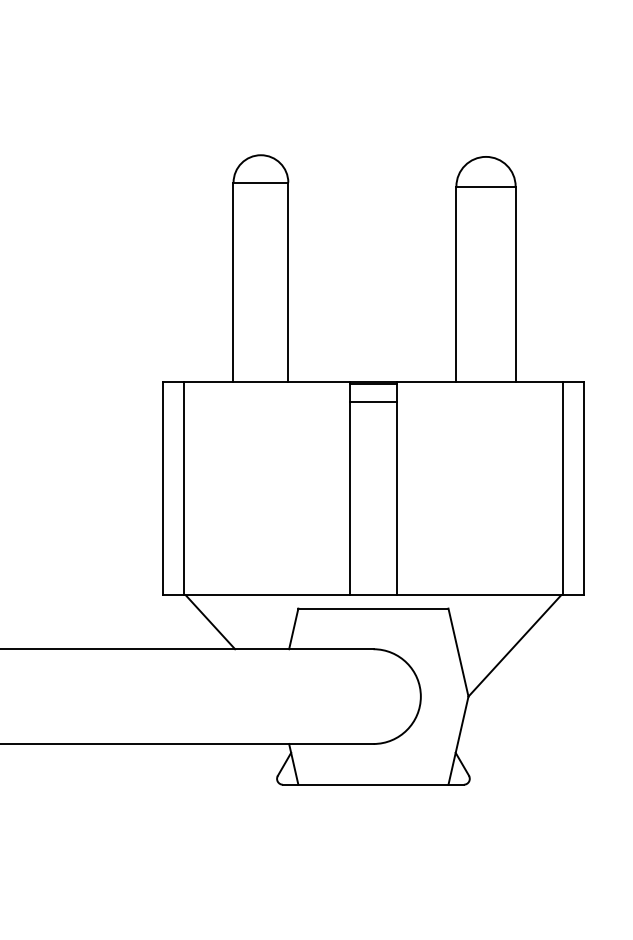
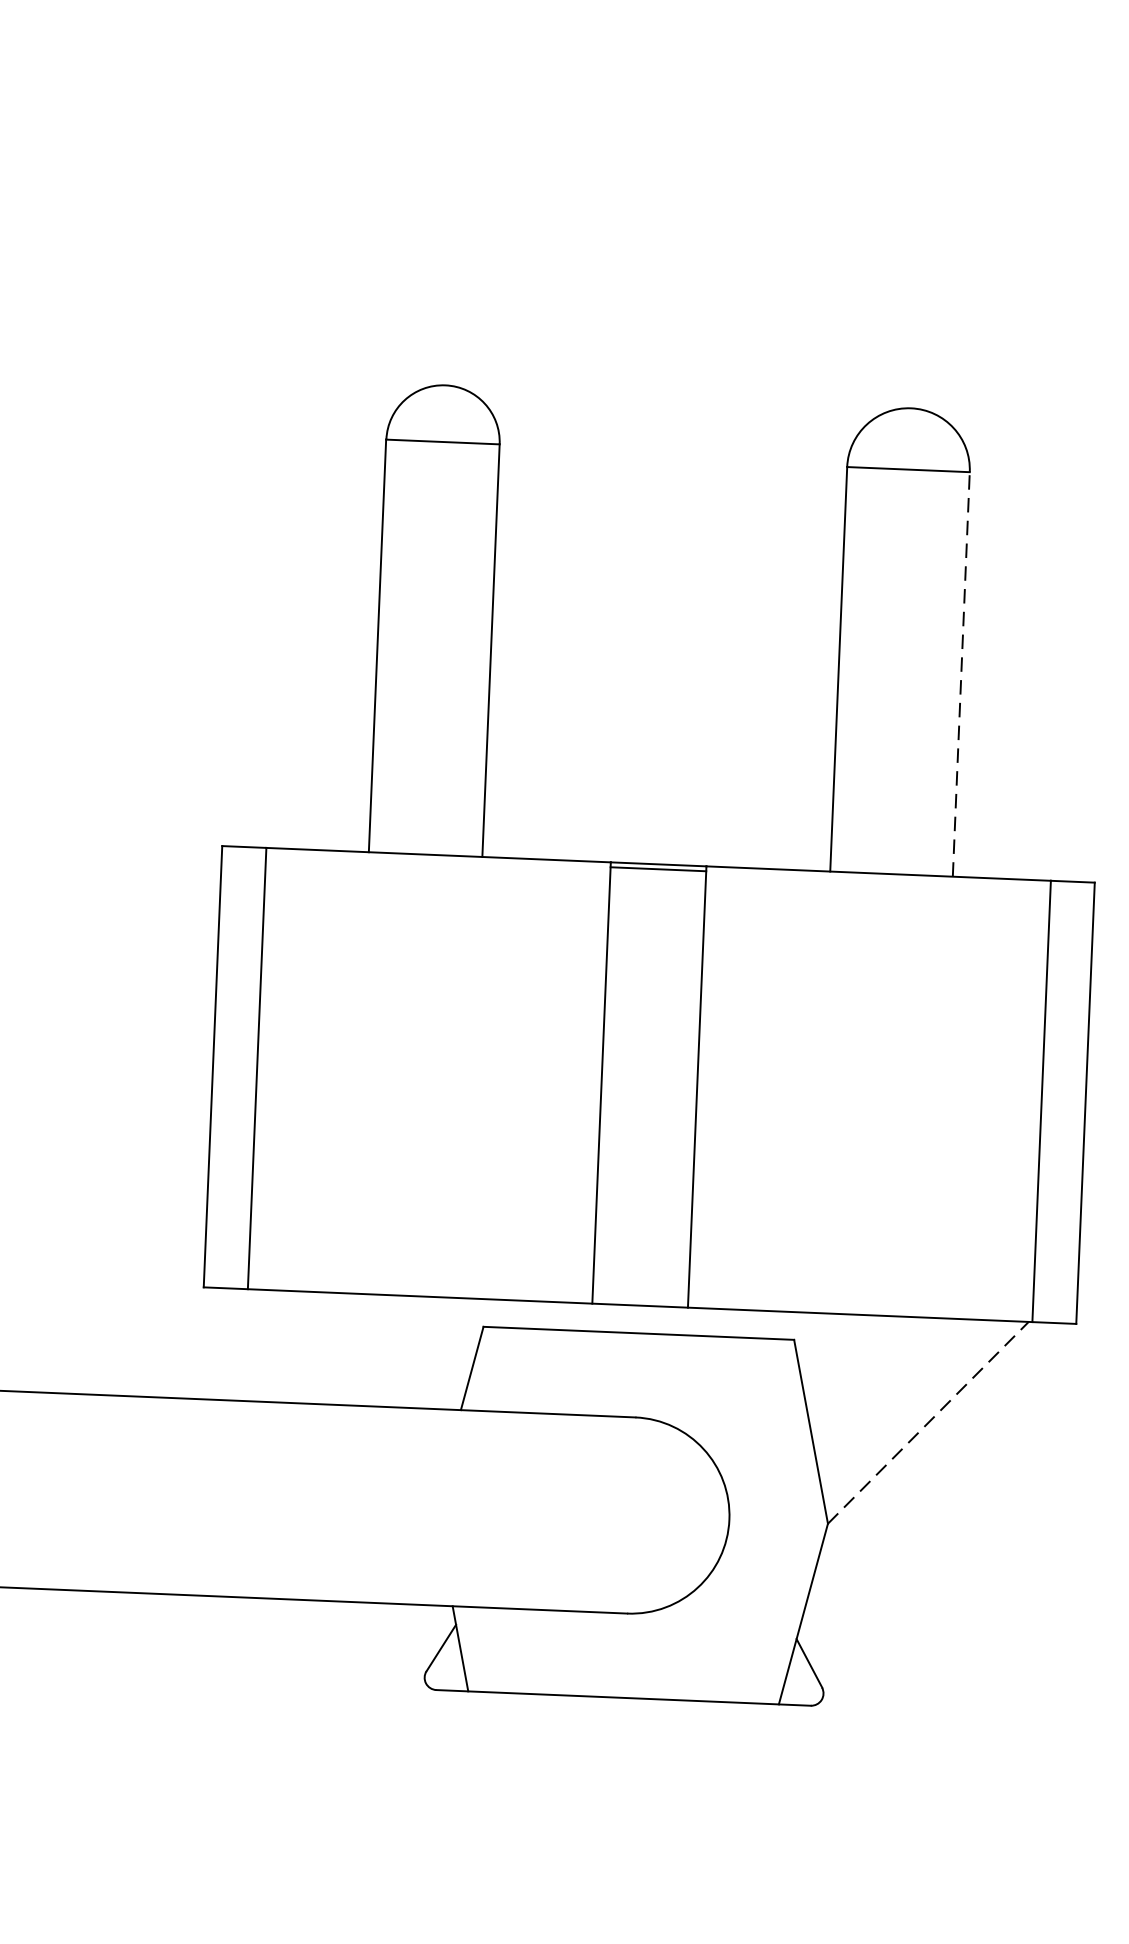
line: (515, 284) -> (960, 674), solid -> dashed
line: (373, 402) -> (656, 906), removed
line: (210, 622) -> (300, 1347), removed
line: (514, 645) -> (927, 1421), solid -> dashed

